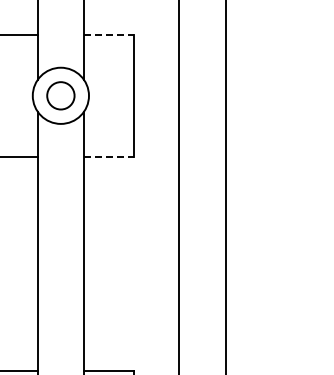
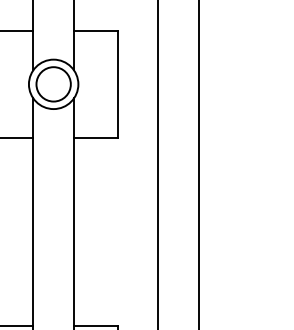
line: (109, 34) -> (96, 30), dashed -> solid
circle: (60, 95) -> (53, 84), size x1.43
line: (109, 156) -> (96, 137), dashed -> solid

